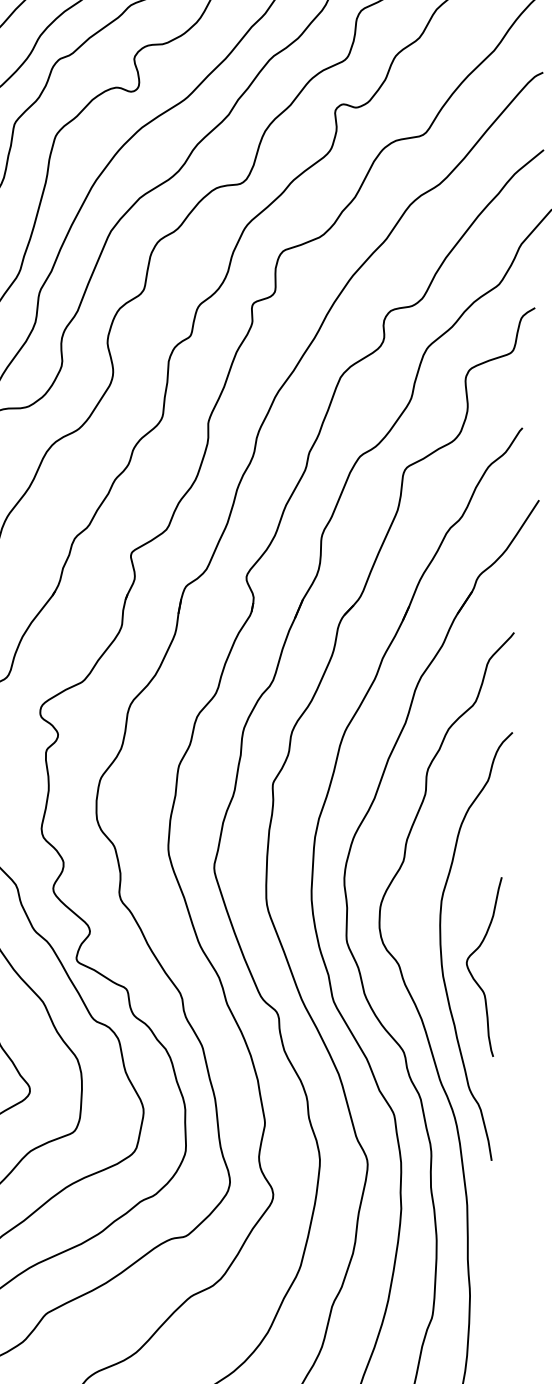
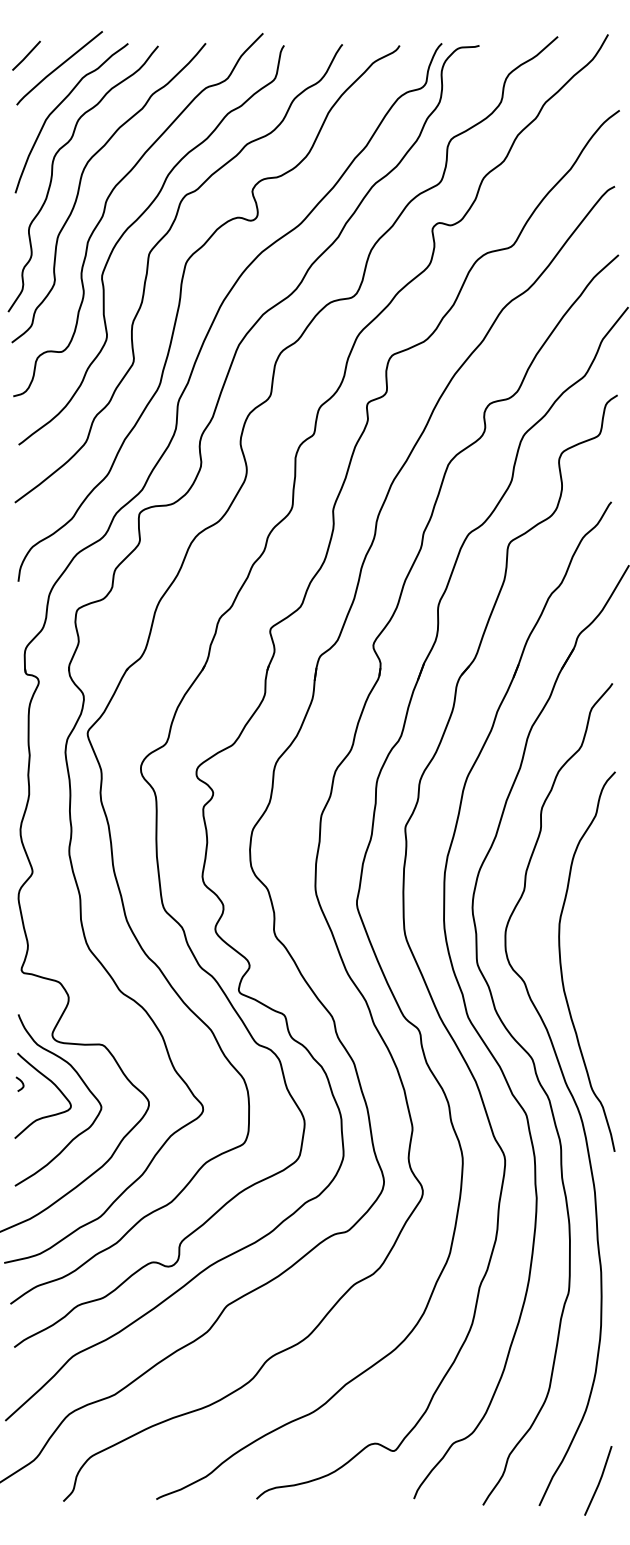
curve: (472, 973) -> (589, 986), removed

